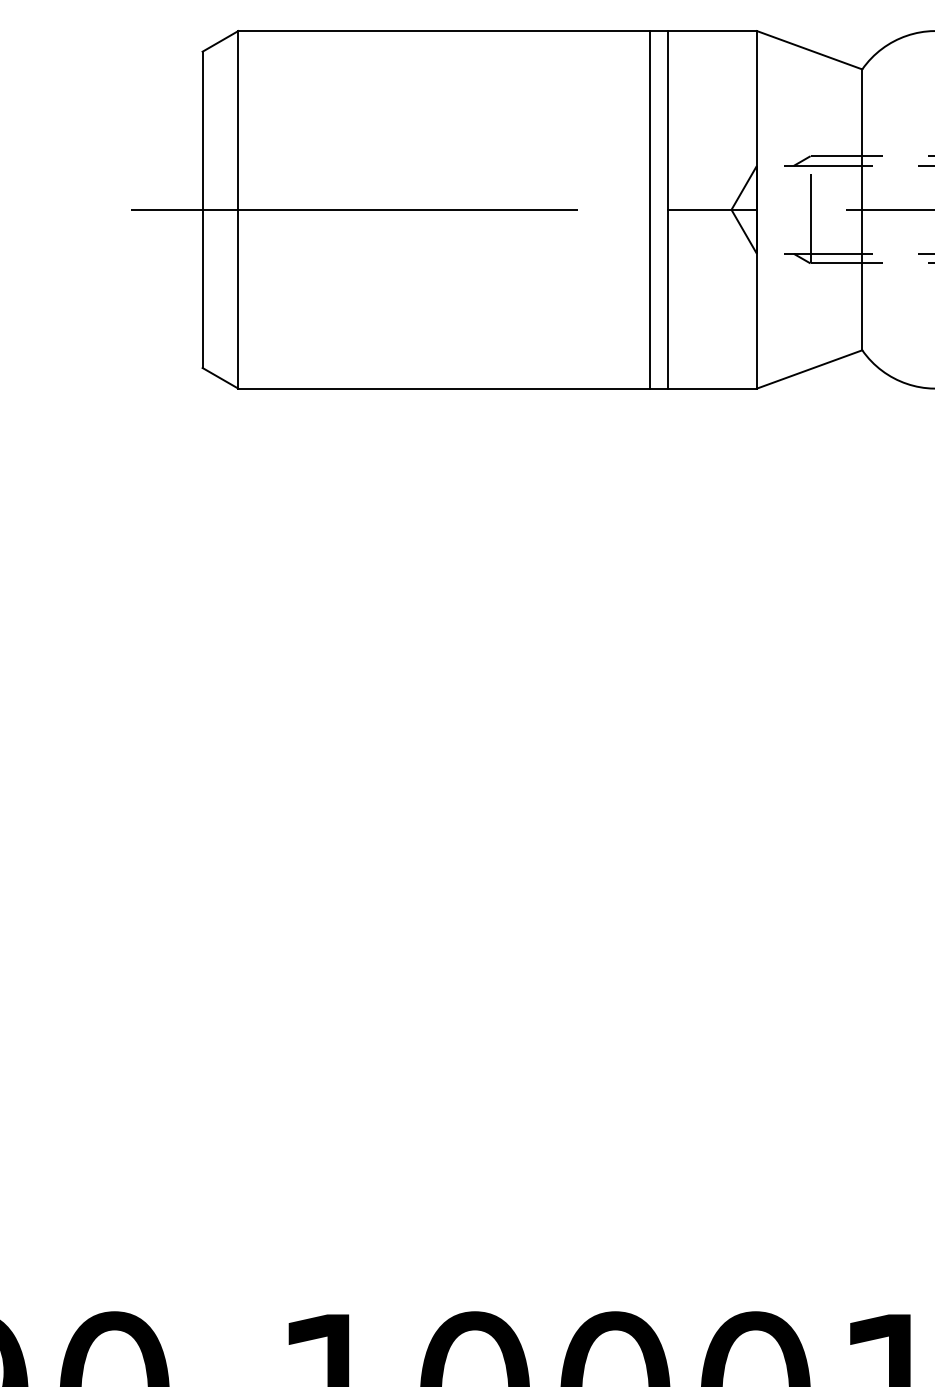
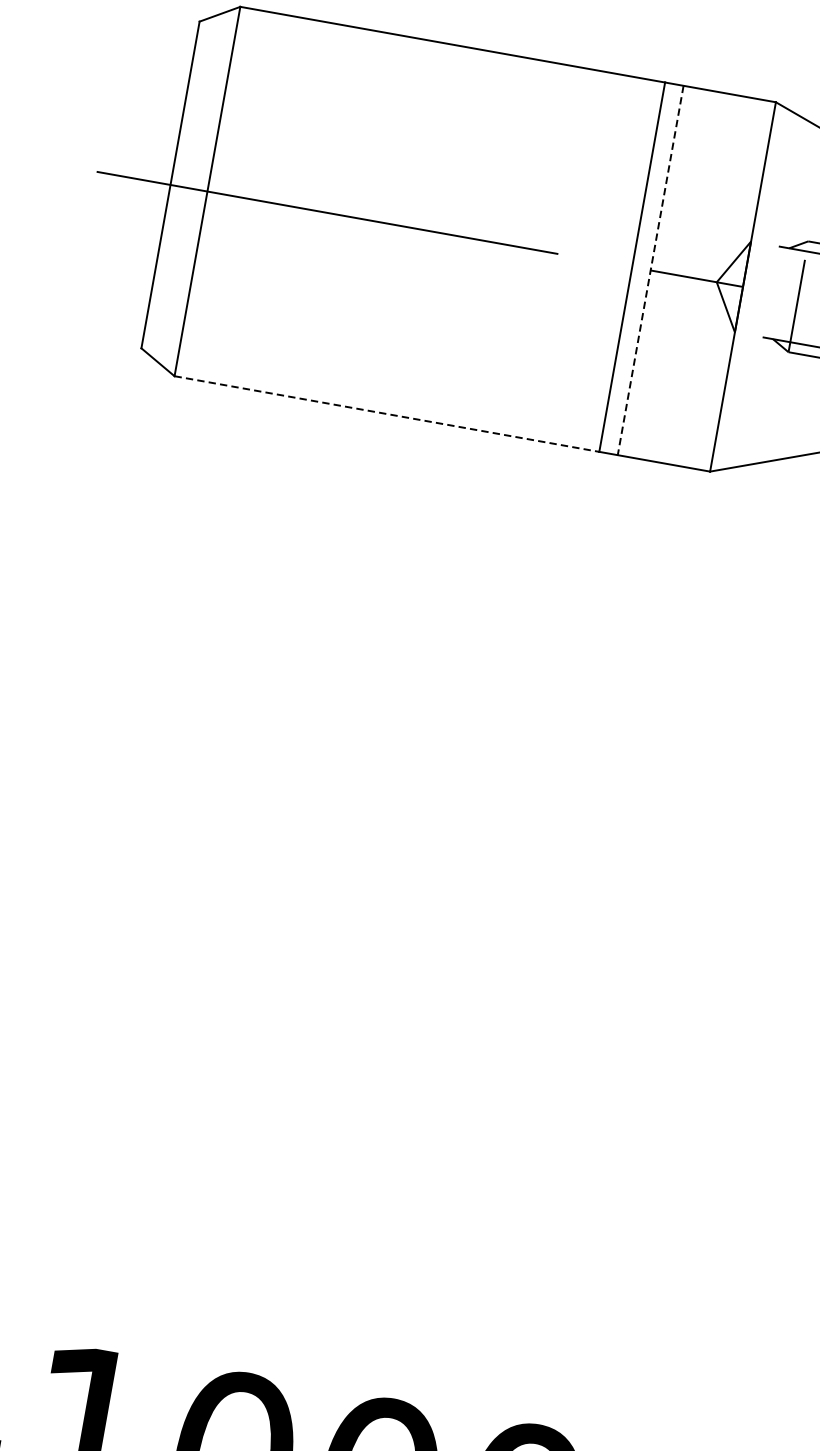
line: (667, 209) -> (650, 270), solid -> dashed
line: (444, 388) -> (387, 413), solid -> dashed

